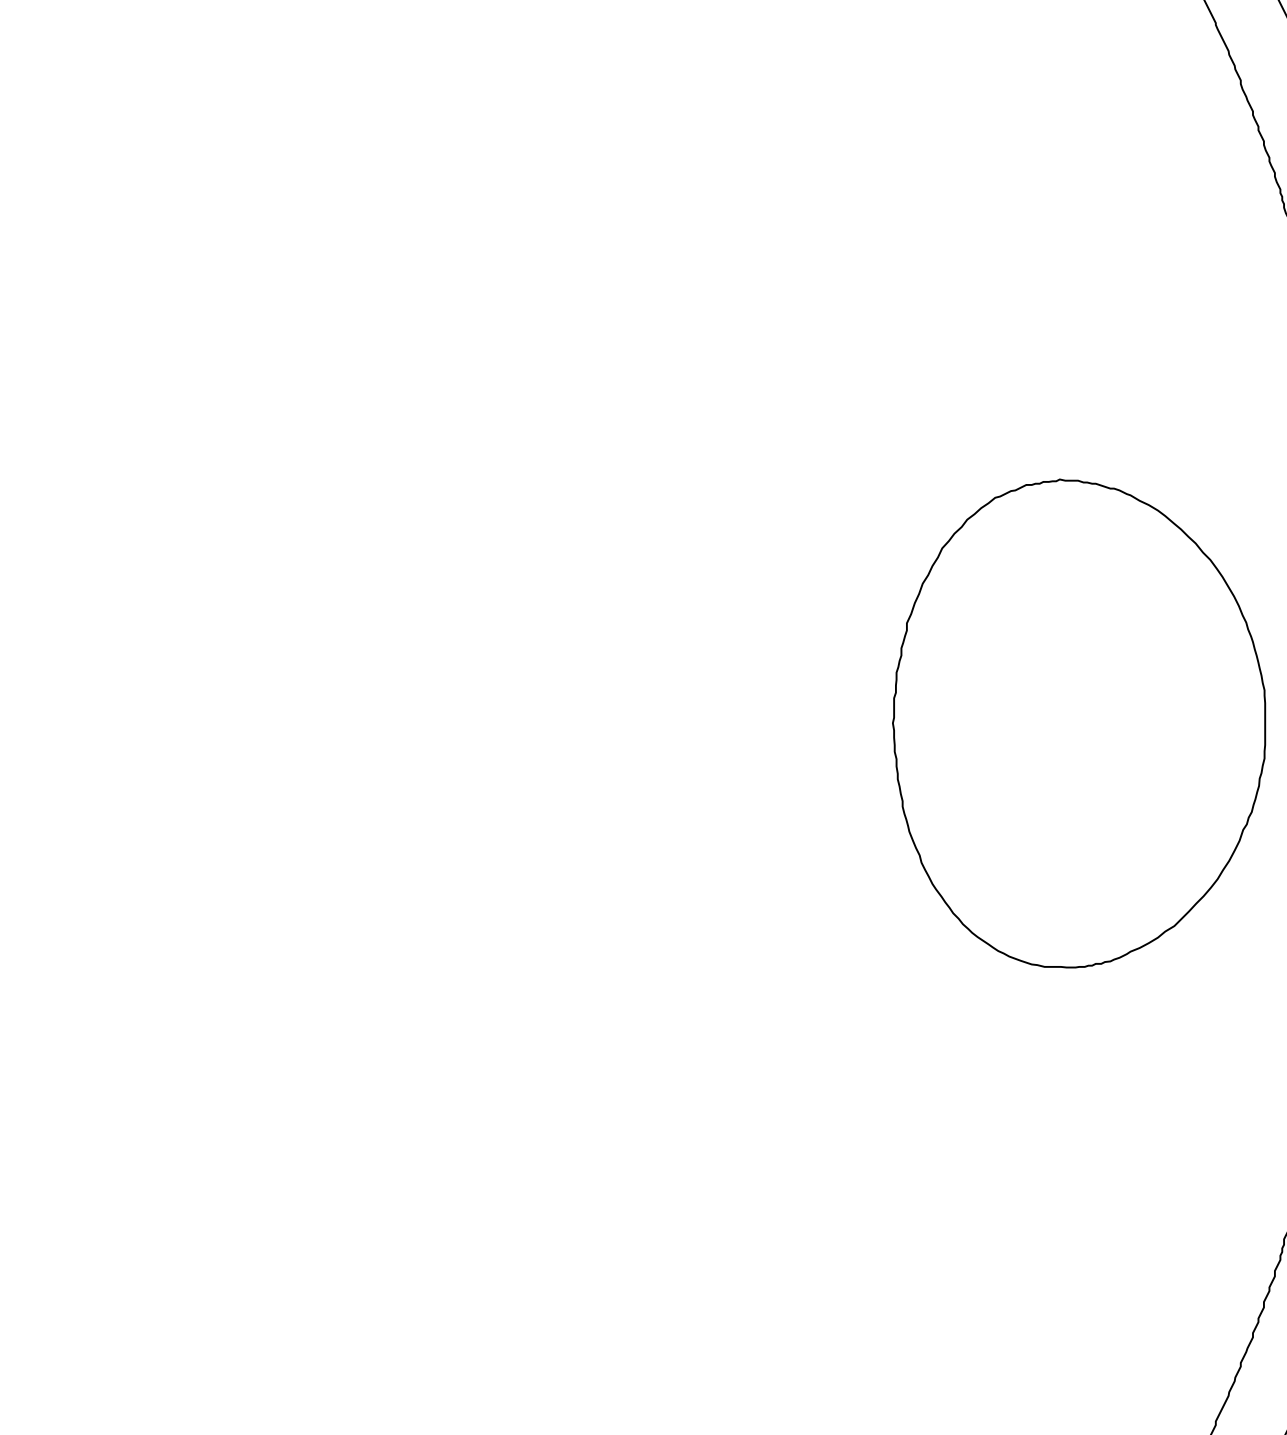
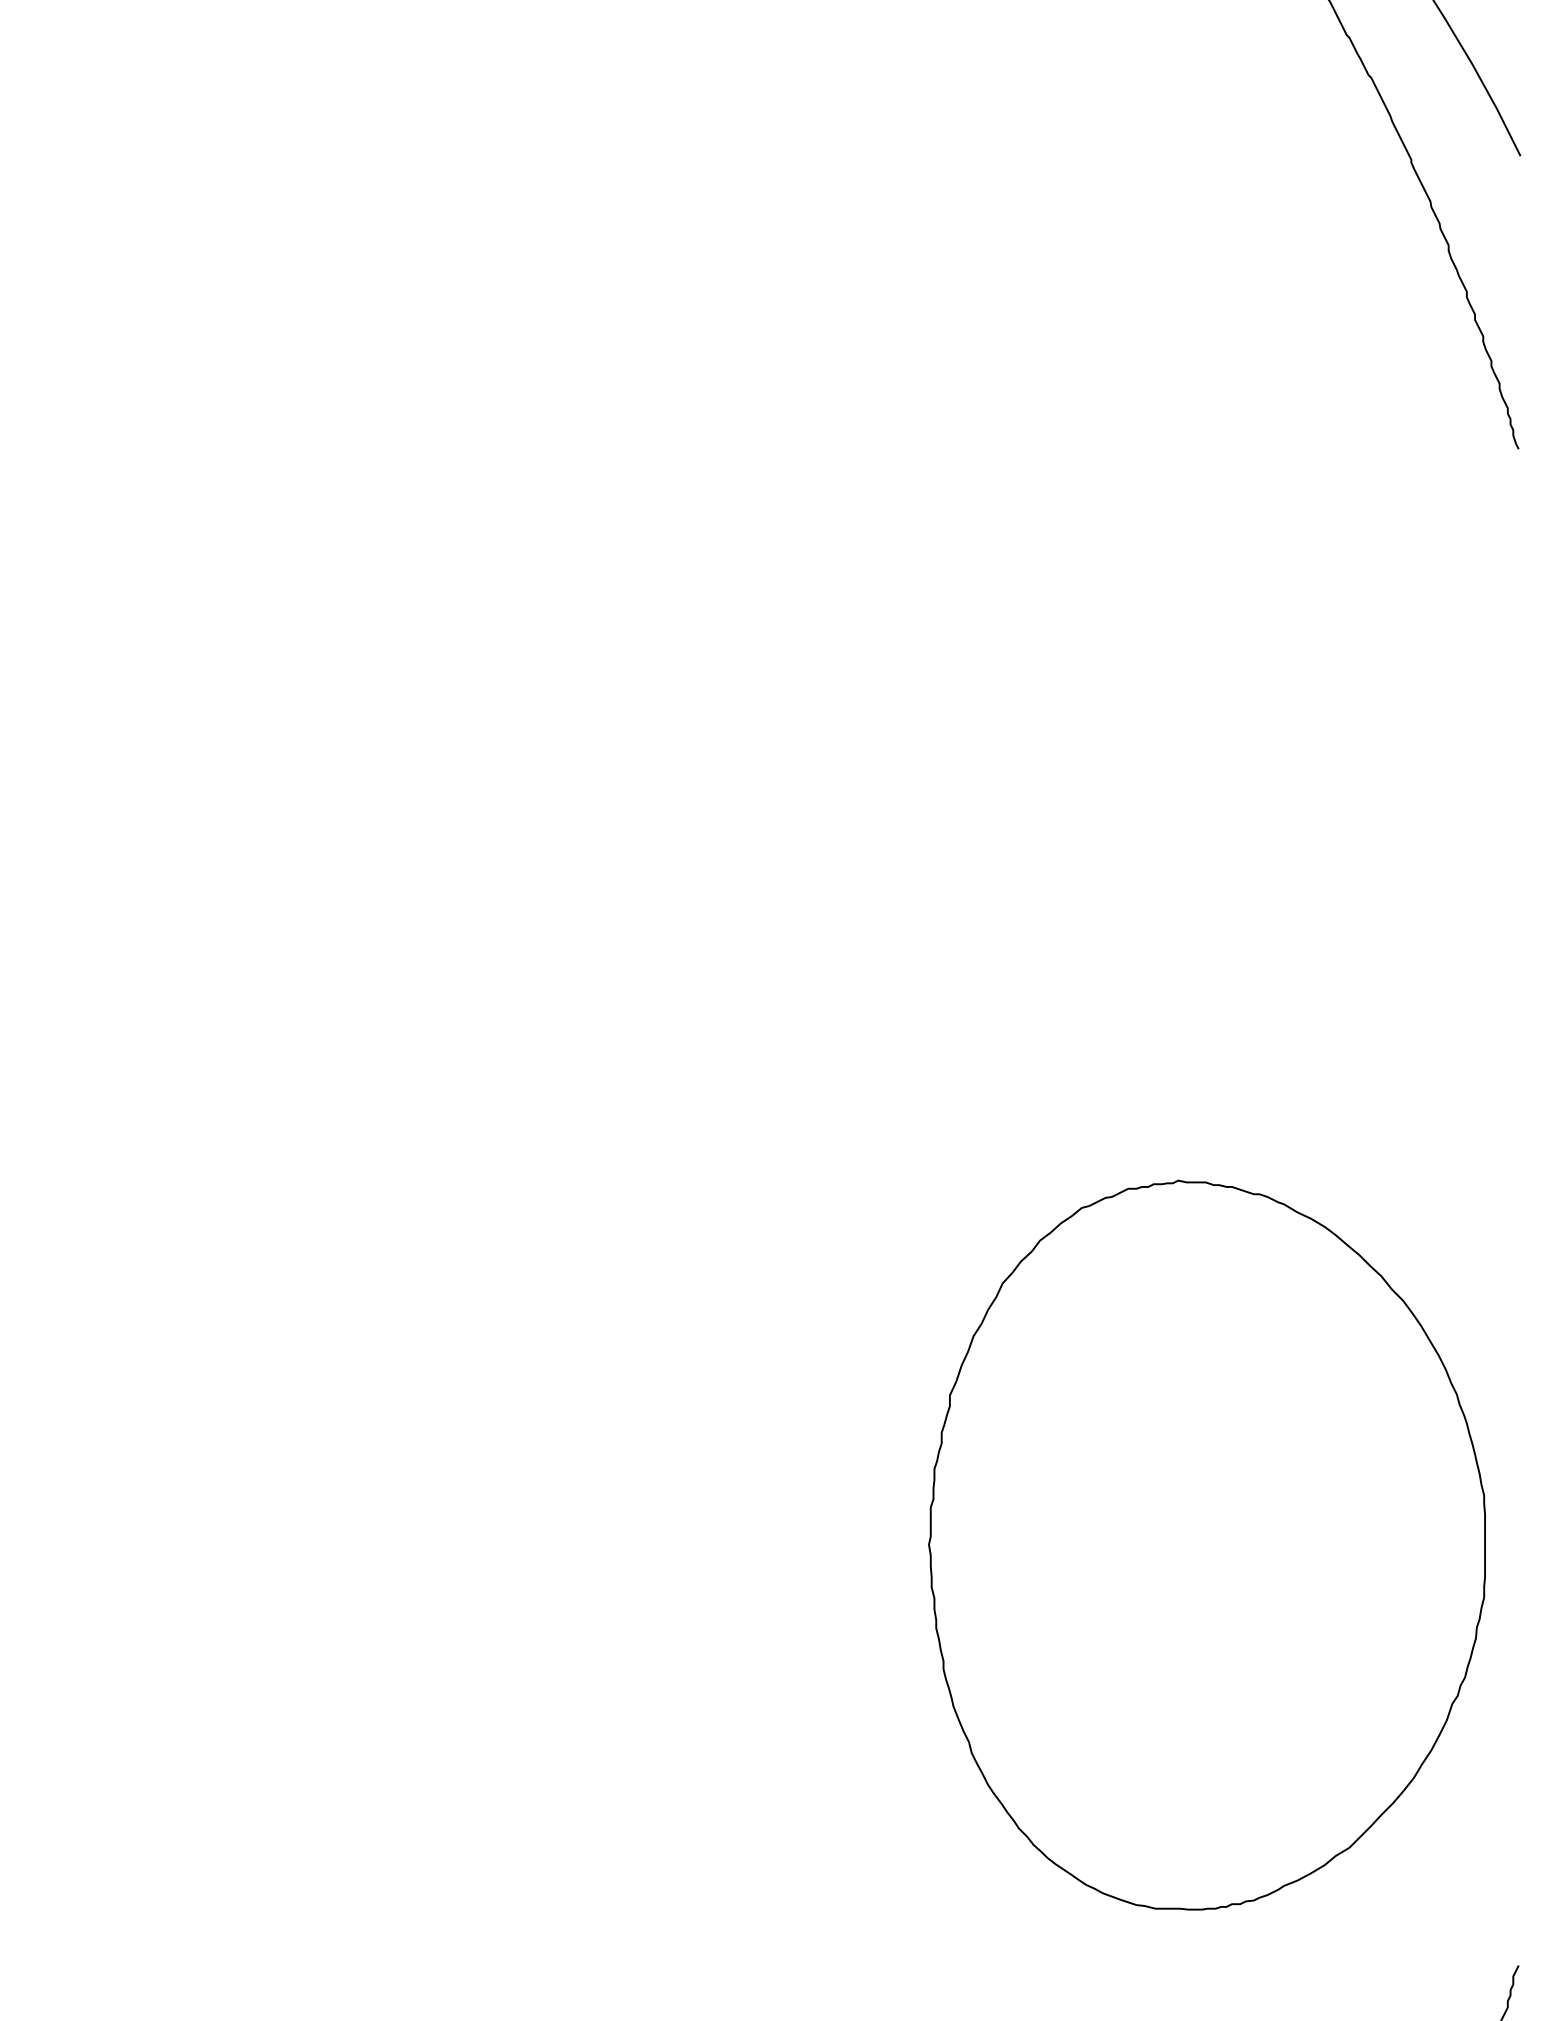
part: (1079, 723) -> (1207, 1545), moved

